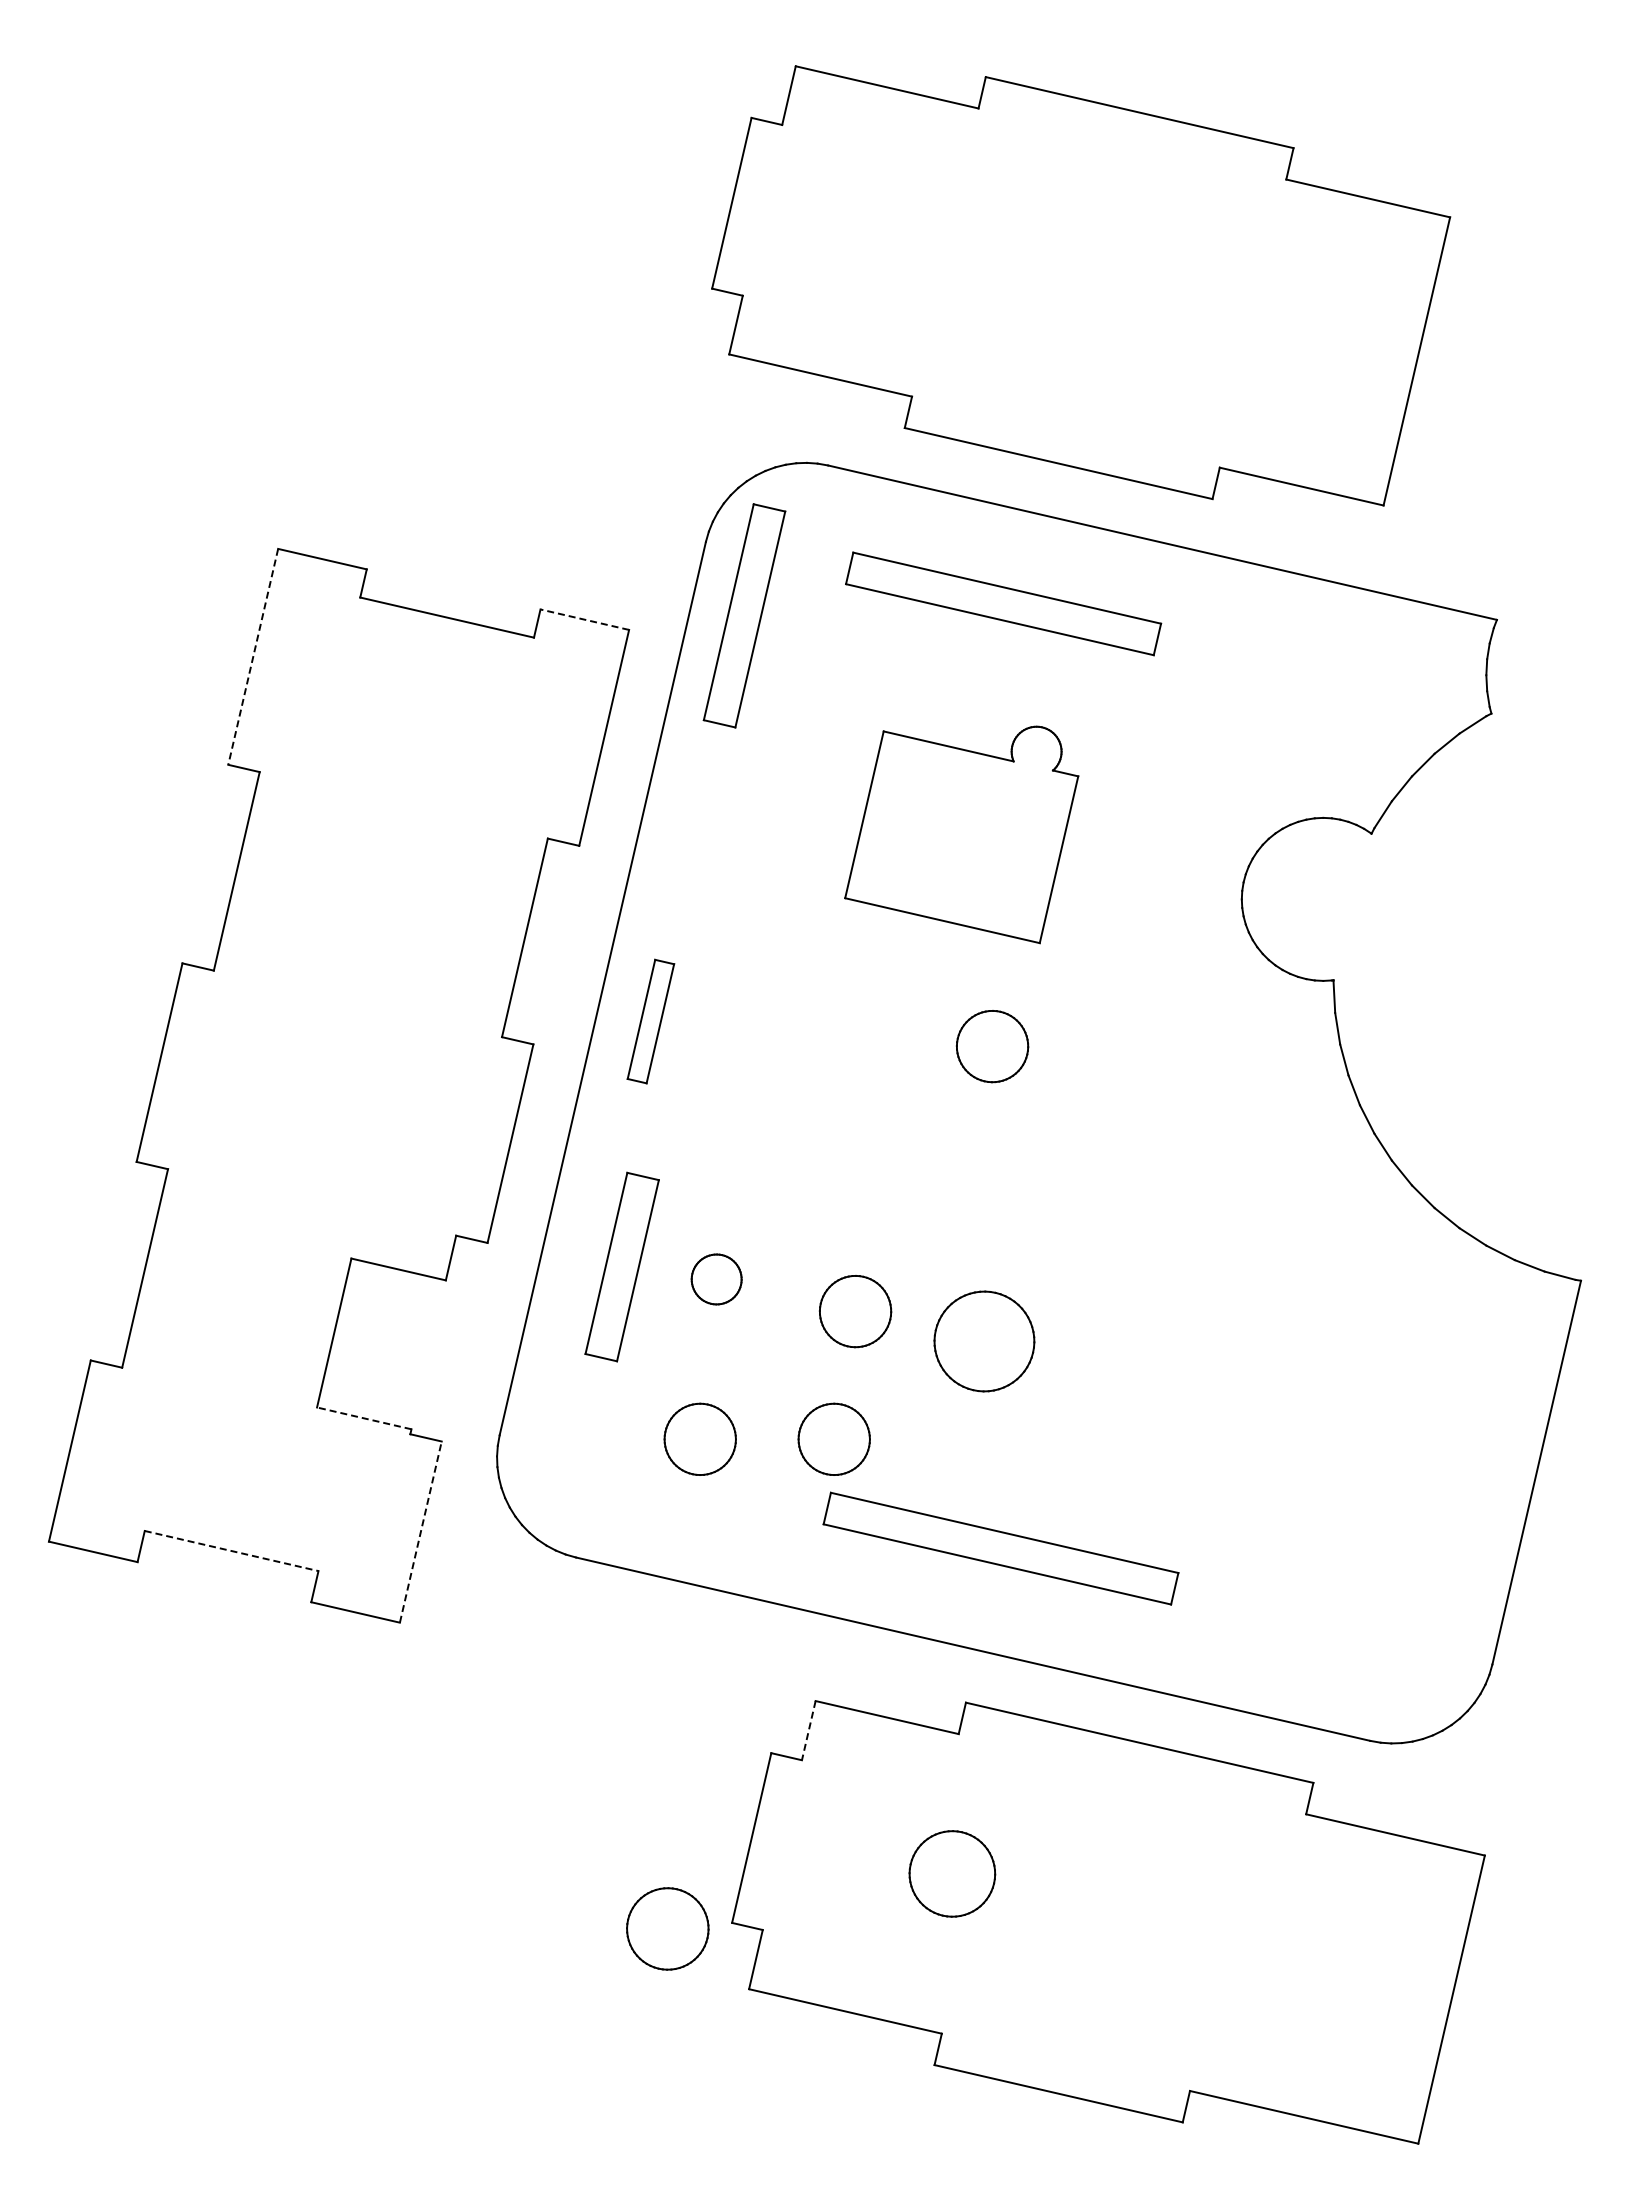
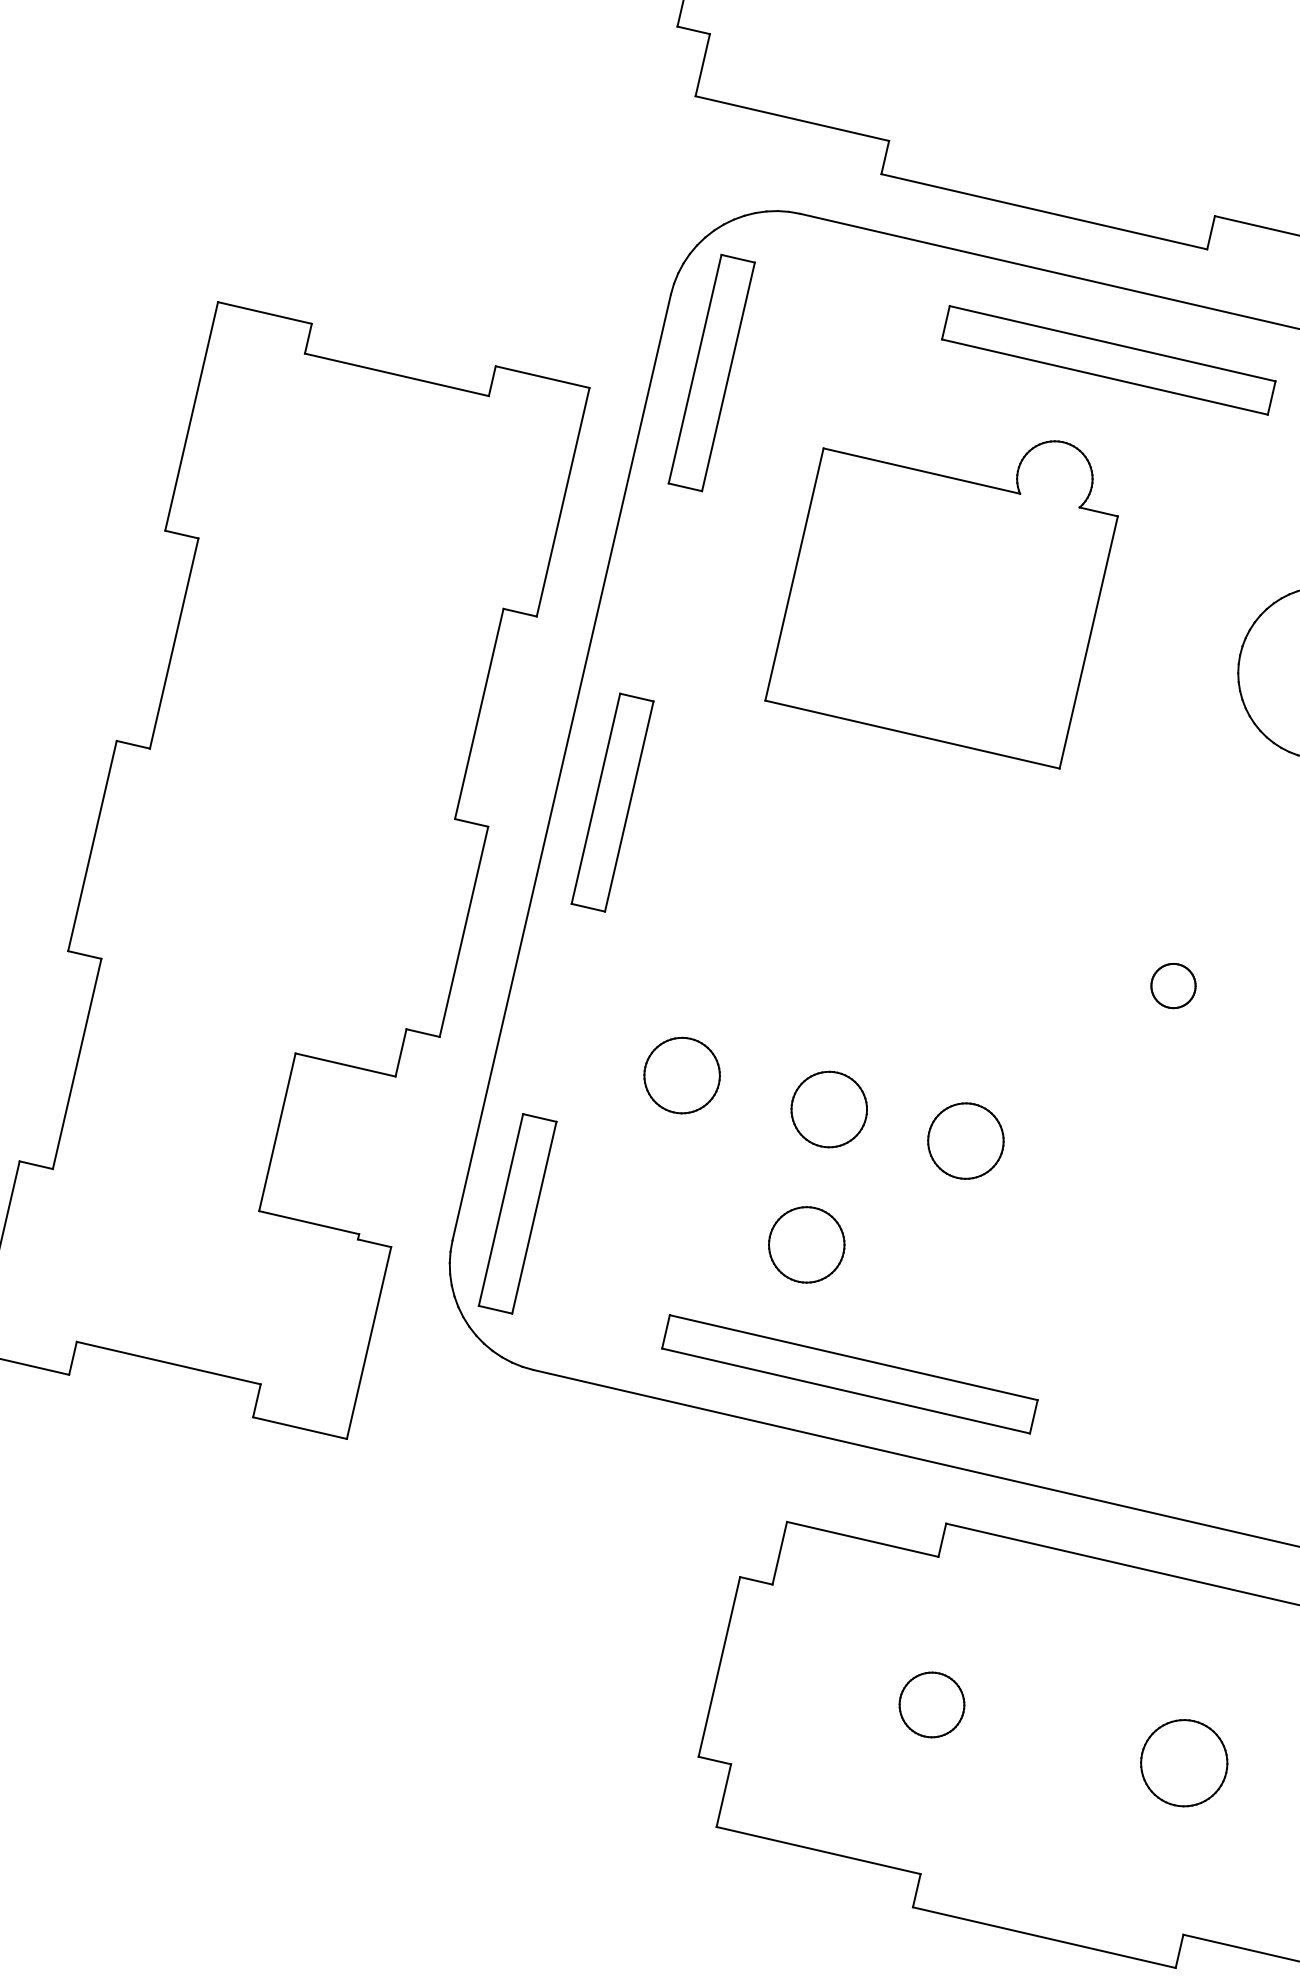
part: (1003, 603) -> (1108, 359), moved
line: (584, 619) -> (542, 376), dashed -> solid
line: (253, 656) -> (191, 416), dashed -> solid
part: (961, 834) -> (941, 604), size x1.43
part: (650, 1021) -> (612, 802), size x1.67
part: (992, 1046) -> (974, 828), removed
part: (1180, 1194) -> (1173, 985), added
part: (621, 1266) -> (516, 1213), moved
part: (716, 1279) -> (682, 1075), size x1.43
part: (984, 1340) -> (965, 1140), size x0.71
line: (363, 1418) -> (308, 1222), dashed -> solid
part: (699, 1438) -> (664, 1243), removed
line: (420, 1532) -> (368, 1343), dashed -> solid
part: (1000, 1548) -> (849, 1374), moved
line: (232, 1551) -> (169, 1363), dashed -> solid
line: (808, 1731) -> (779, 1554), dashed -> solid
part: (952, 1873) -> (931, 1704), size x0.71
part: (667, 1928) -> (1183, 1762), moved

